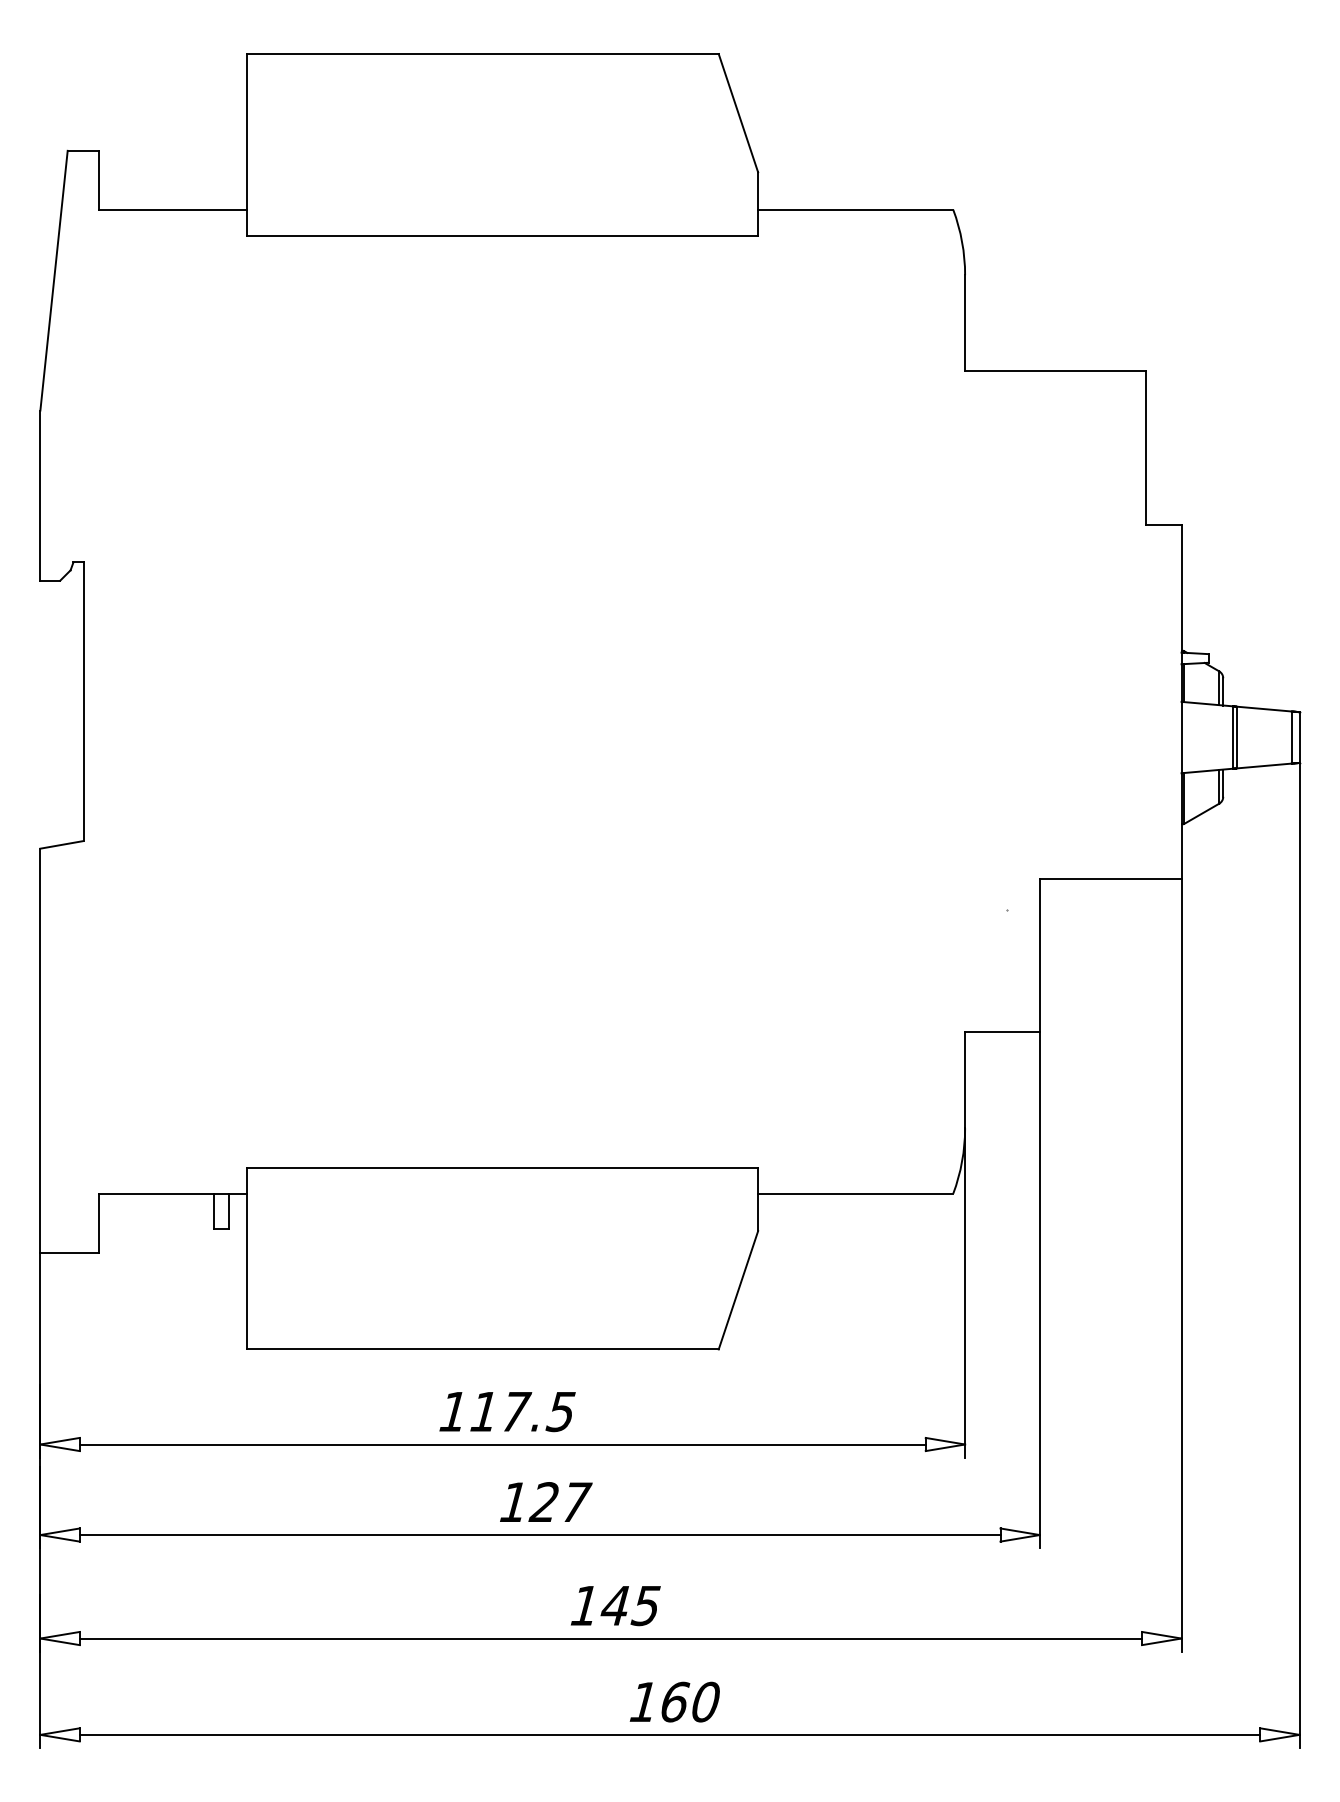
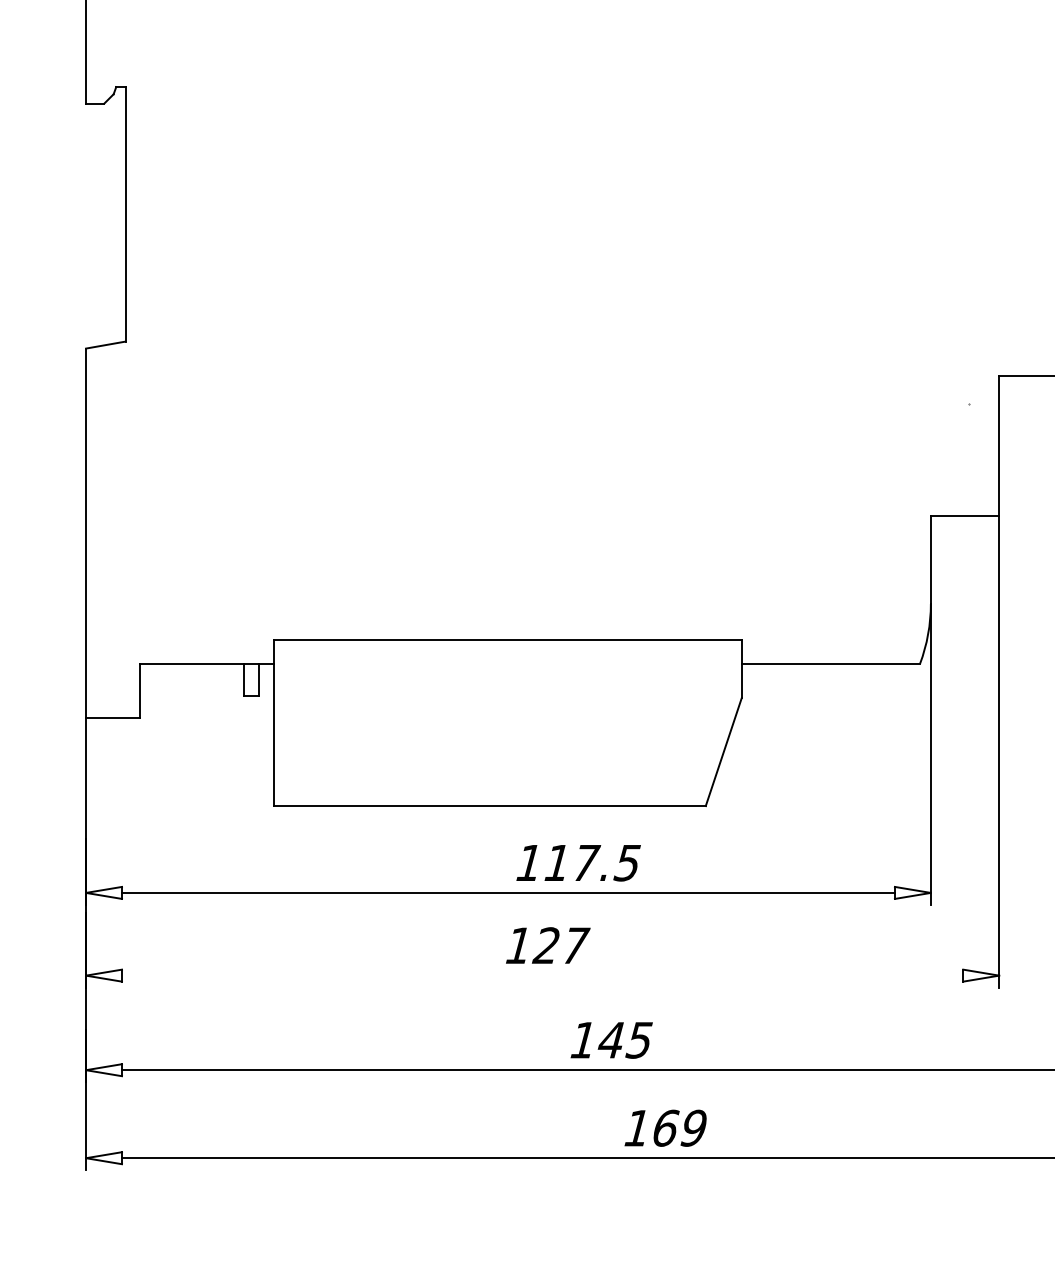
text: (507, 1412) -> (578, 863), moved
line: (539, 1535) -> (542, 976), removed
text: (705, 1702) -> (693, 1128), 160 -> 169

